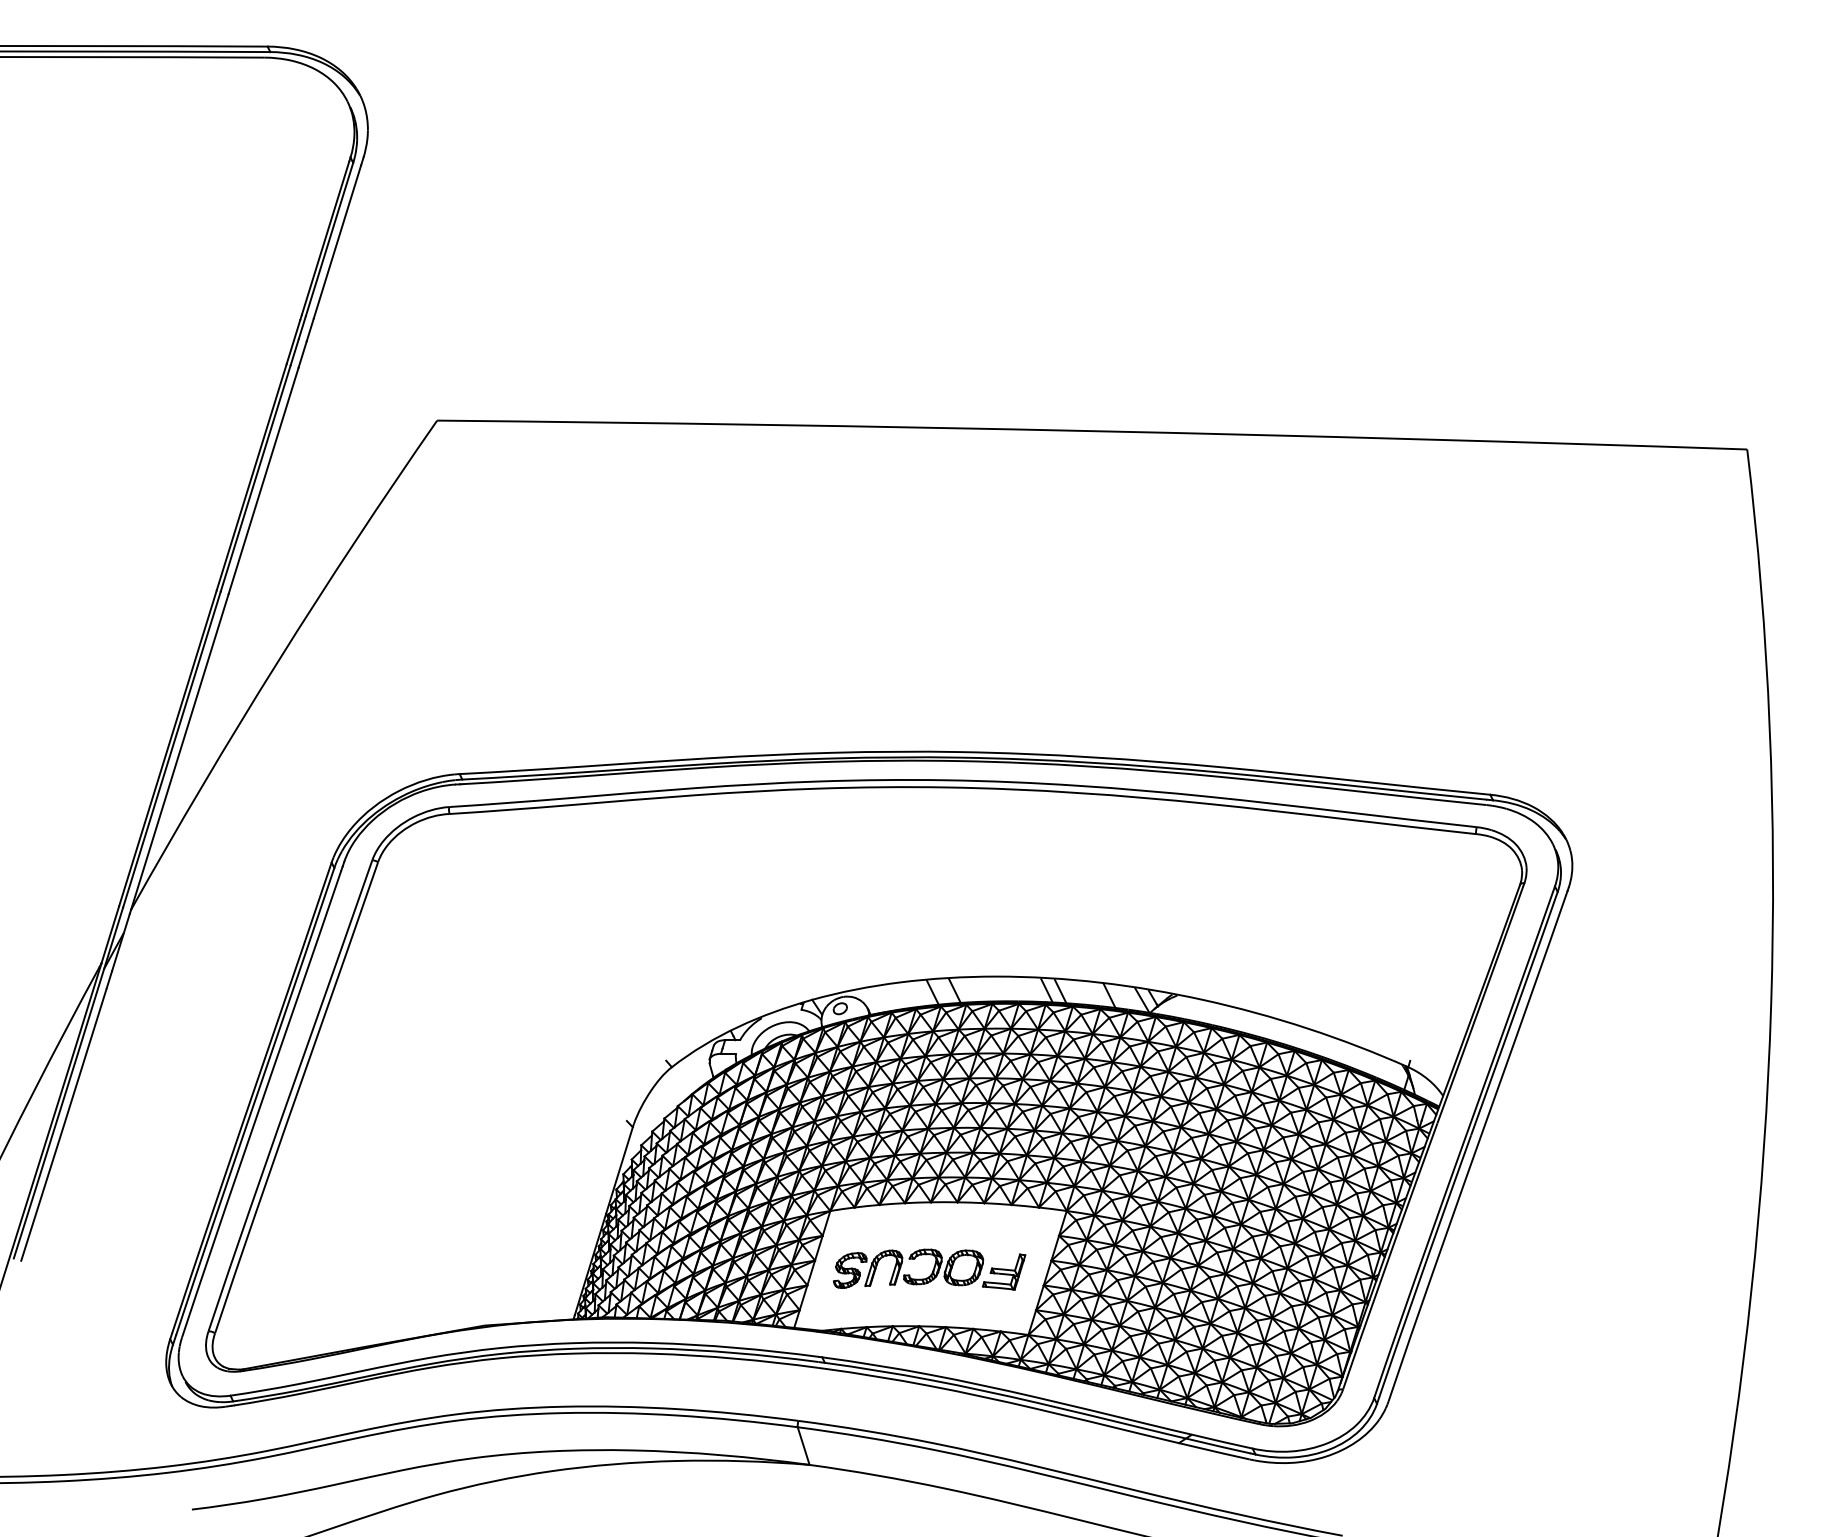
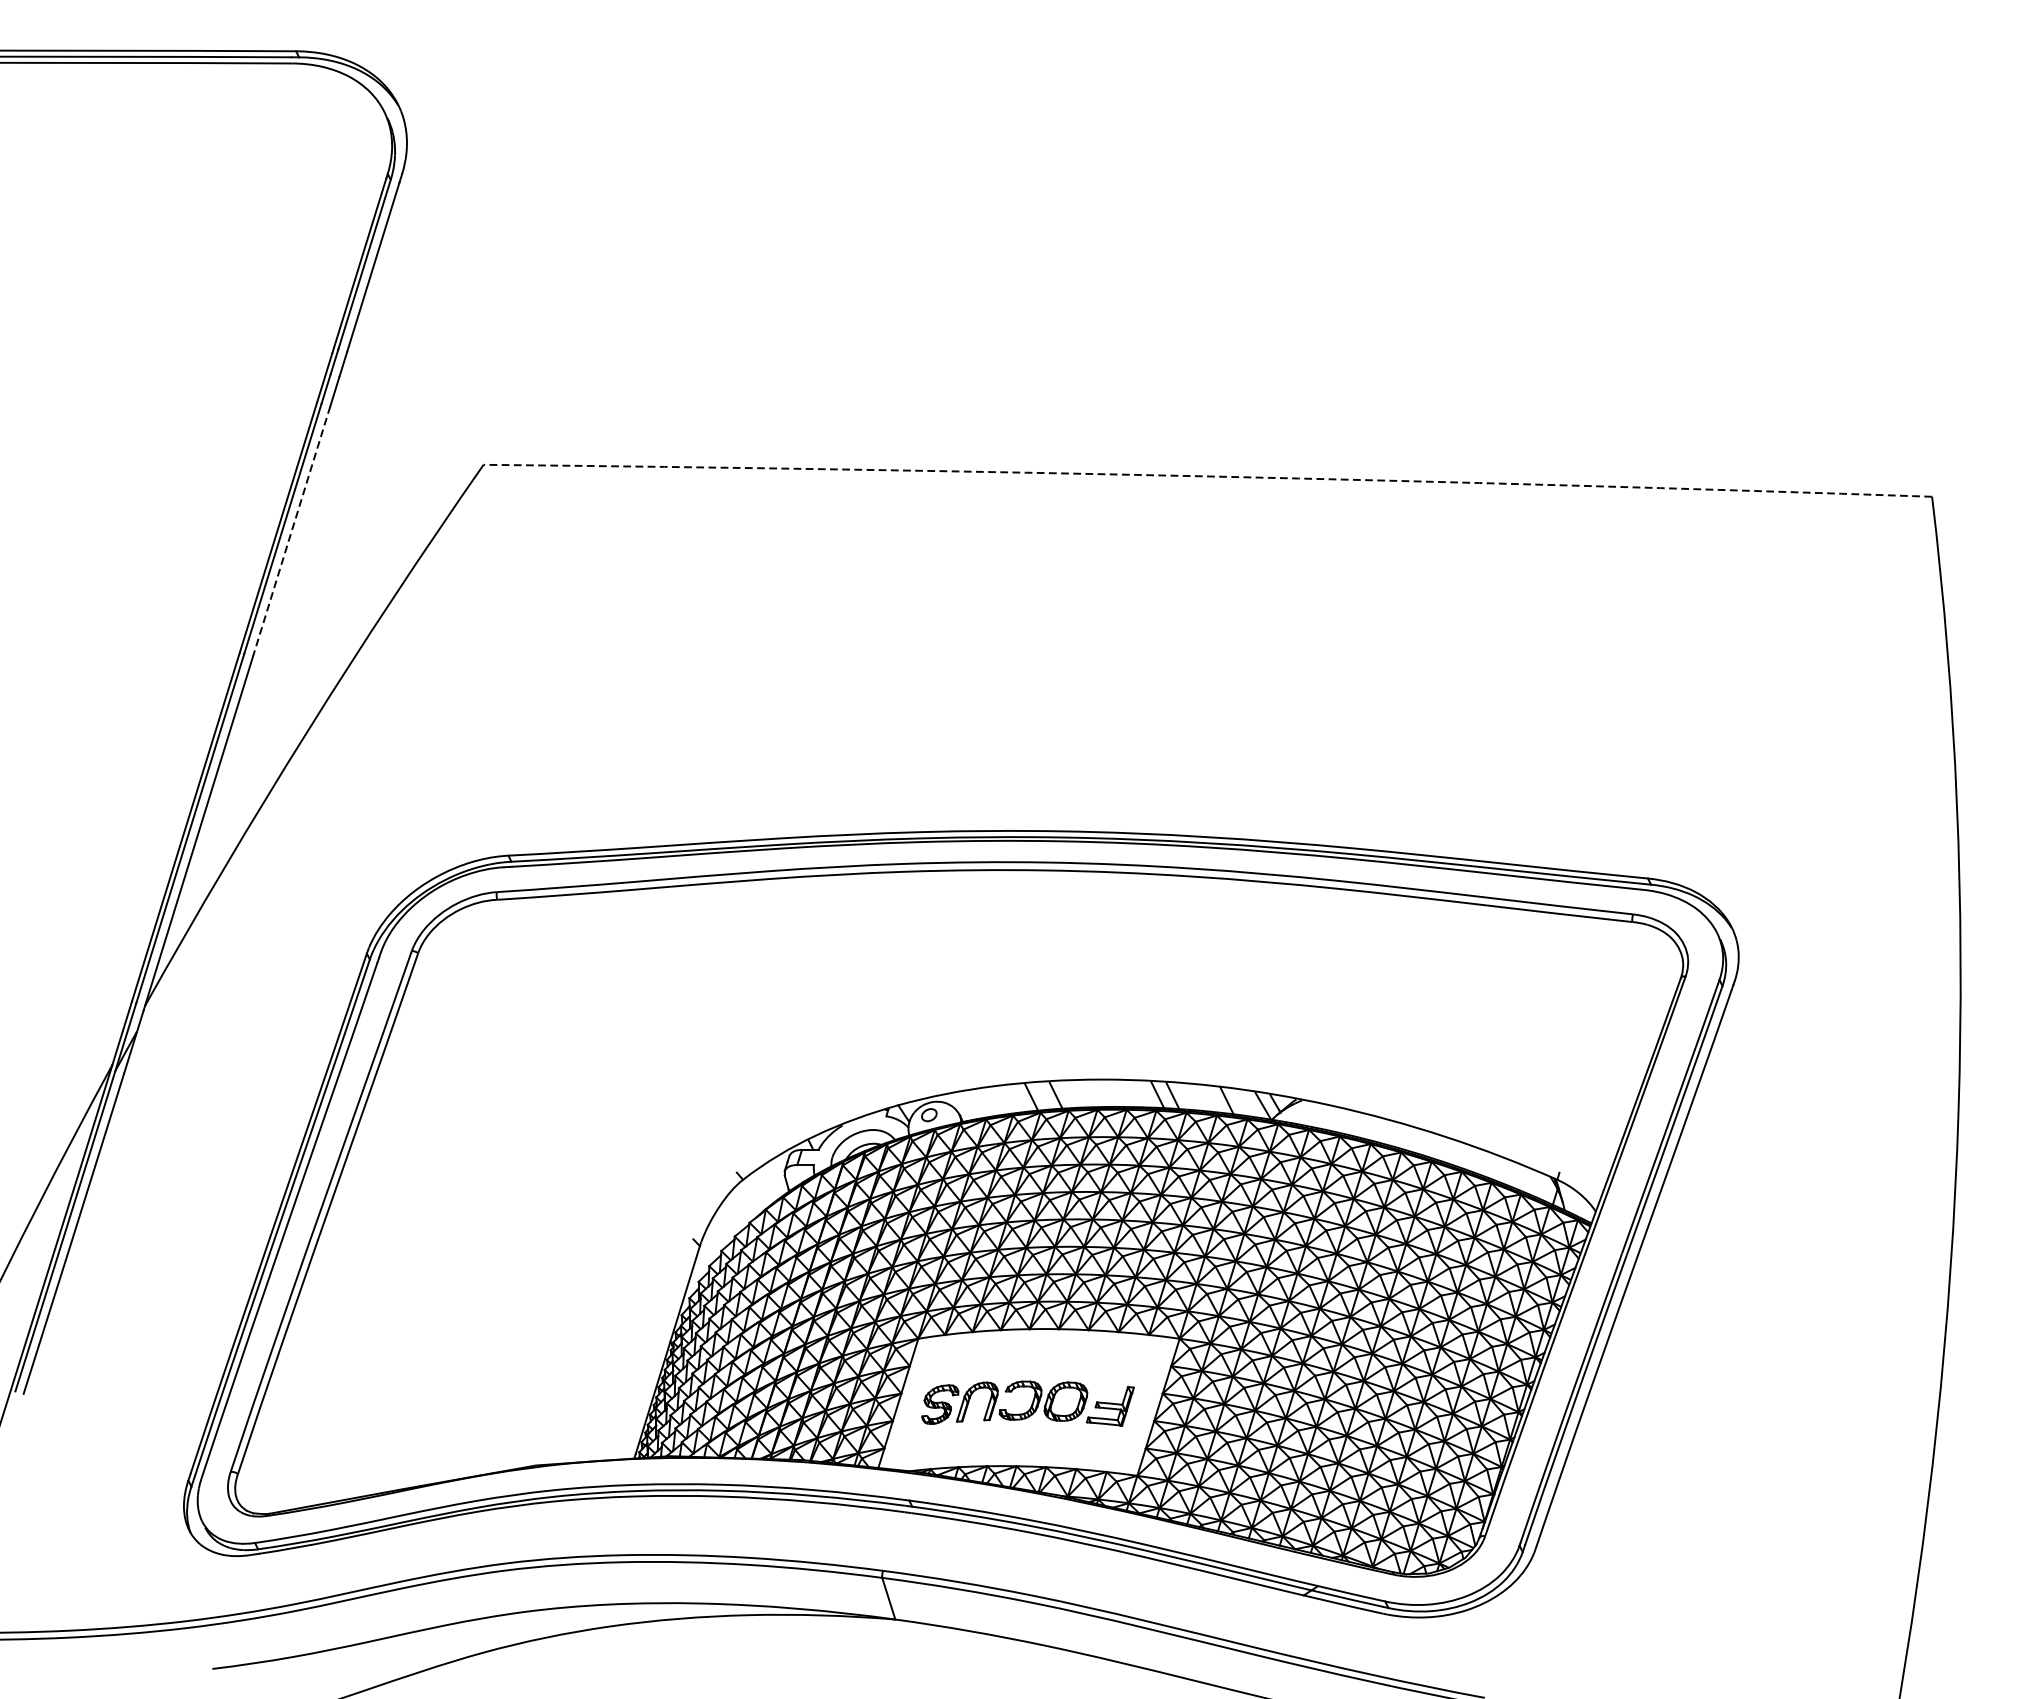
arc: (1092, 431) -> (1208, 476), solid -> dashed
line: (263, 481) -> (291, 532), solid -> dashed

